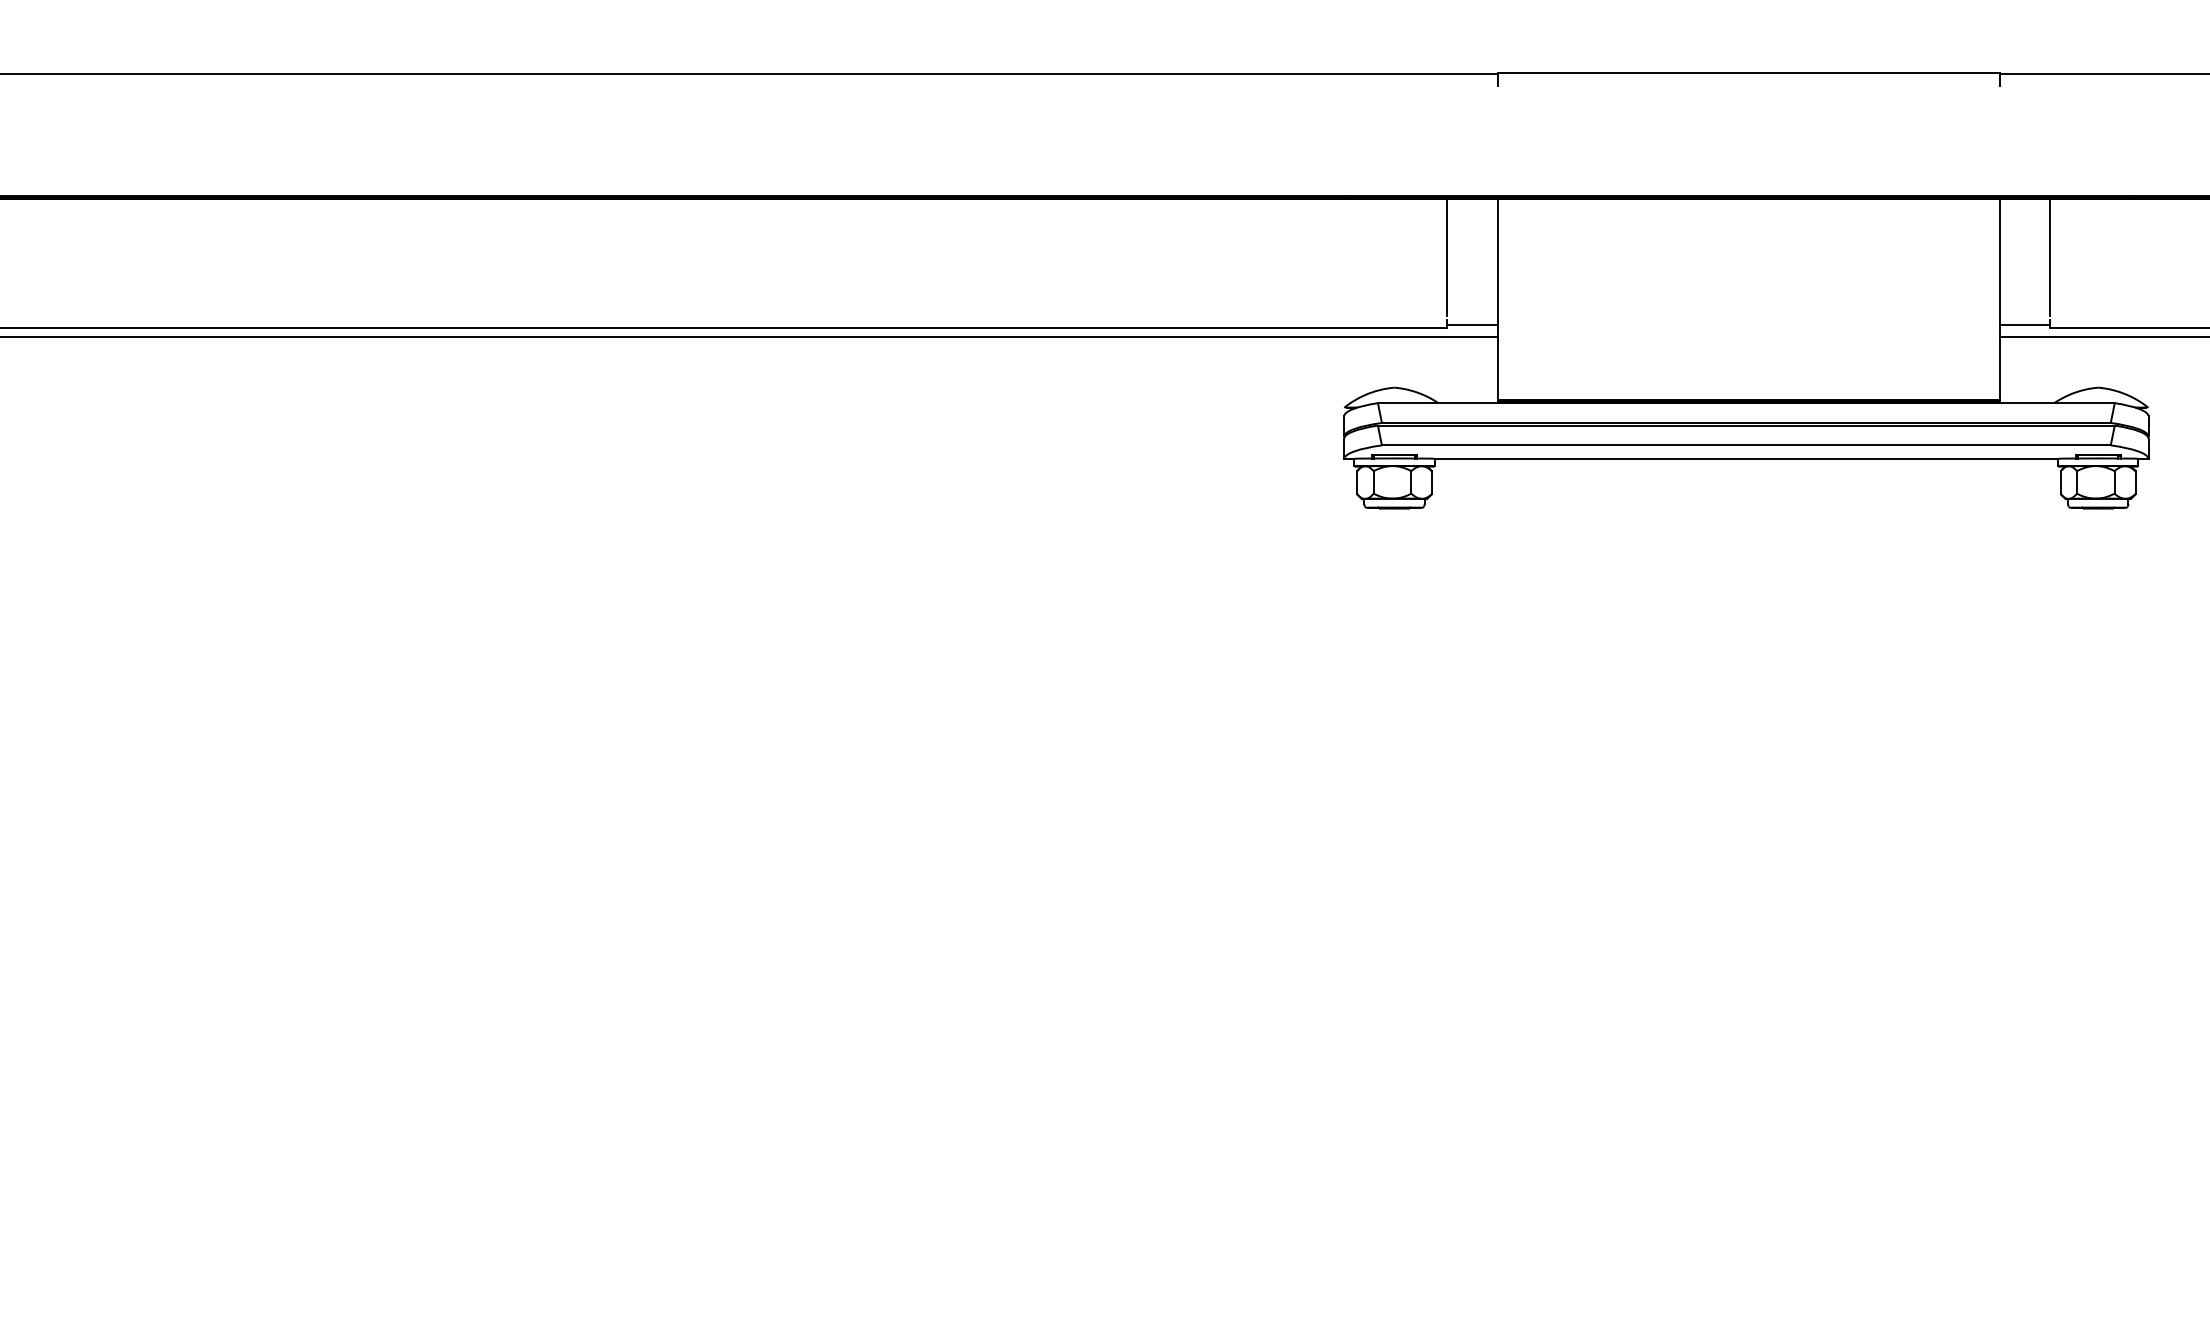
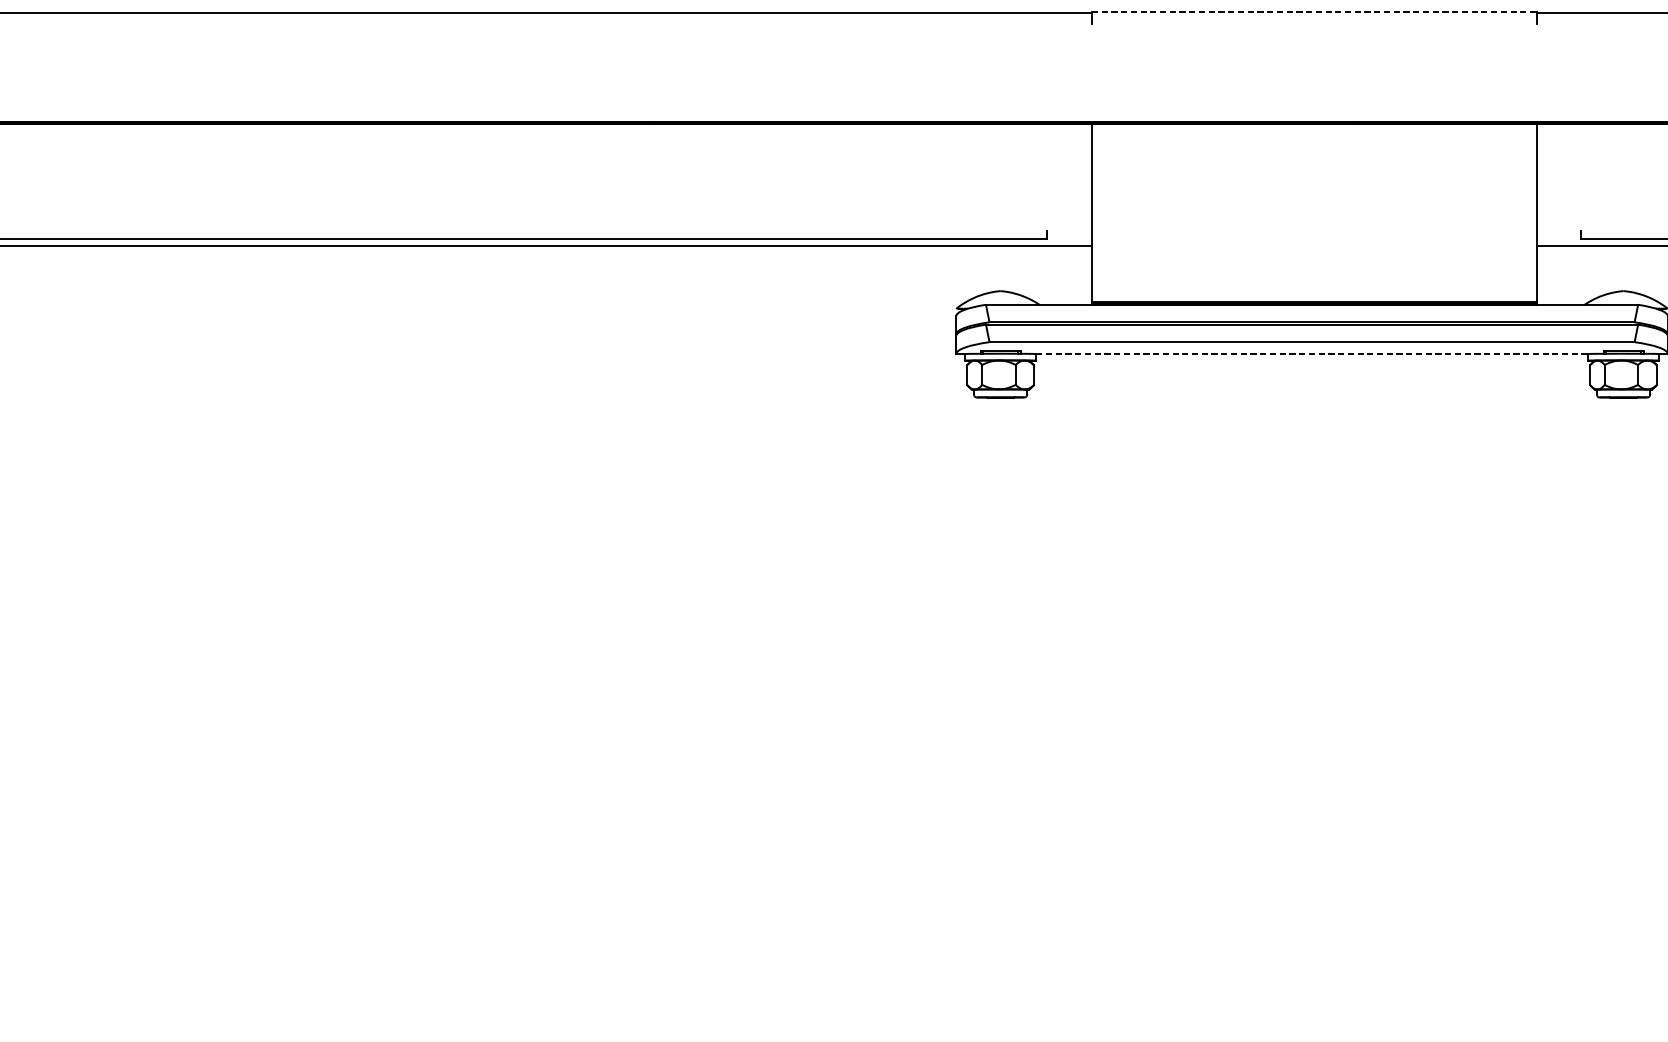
line: (1749, 72) -> (1314, 12), solid -> dashed
line: (1447, 257) -> (1047, 175), removed
line: (2050, 257) -> (1581, 175), removed
line: (1472, 324) -> (1069, 235), removed
line: (2025, 324) -> (1559, 235), removed
line: (1746, 458) -> (1312, 353), solid -> dashed

